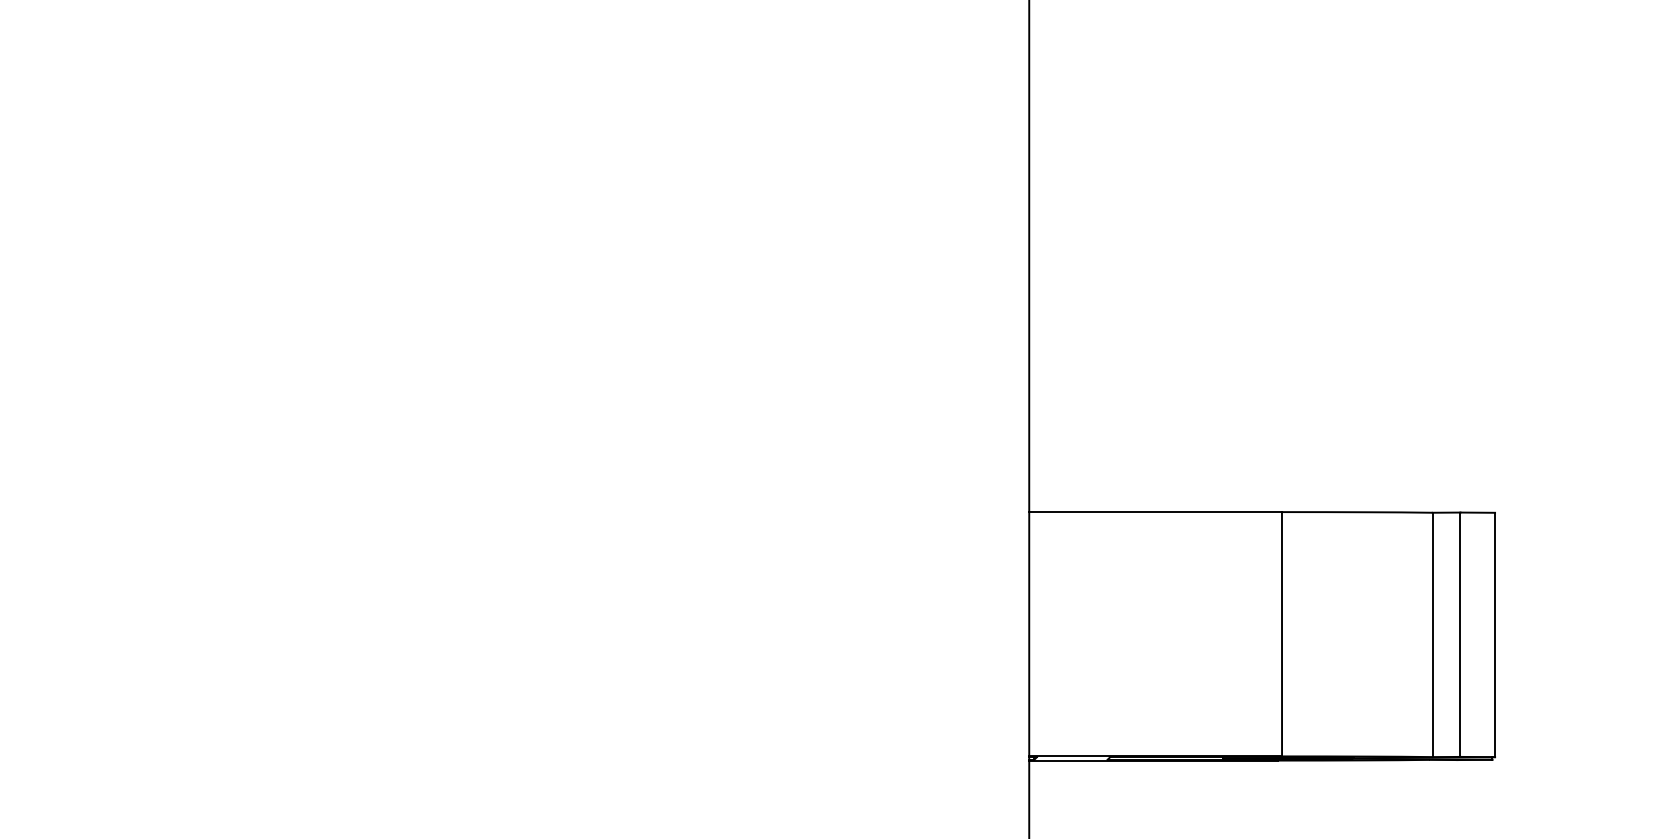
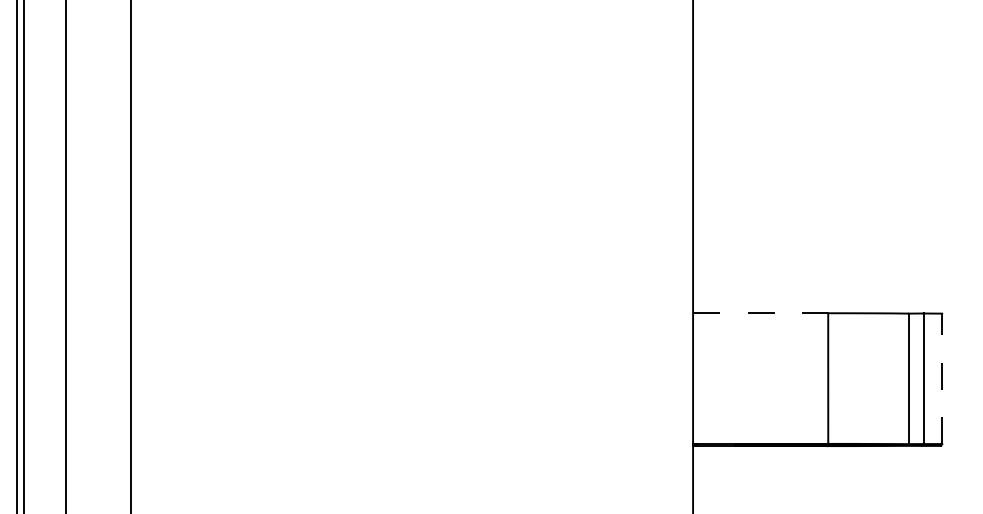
line: (1155, 512) -> (760, 313), solid -> dashed
line: (1495, 634) -> (942, 378), solid -> dashed

